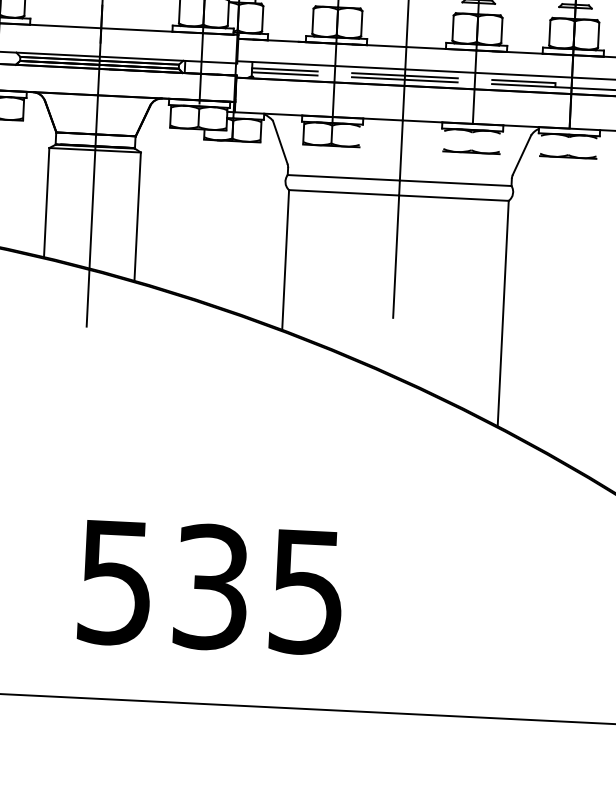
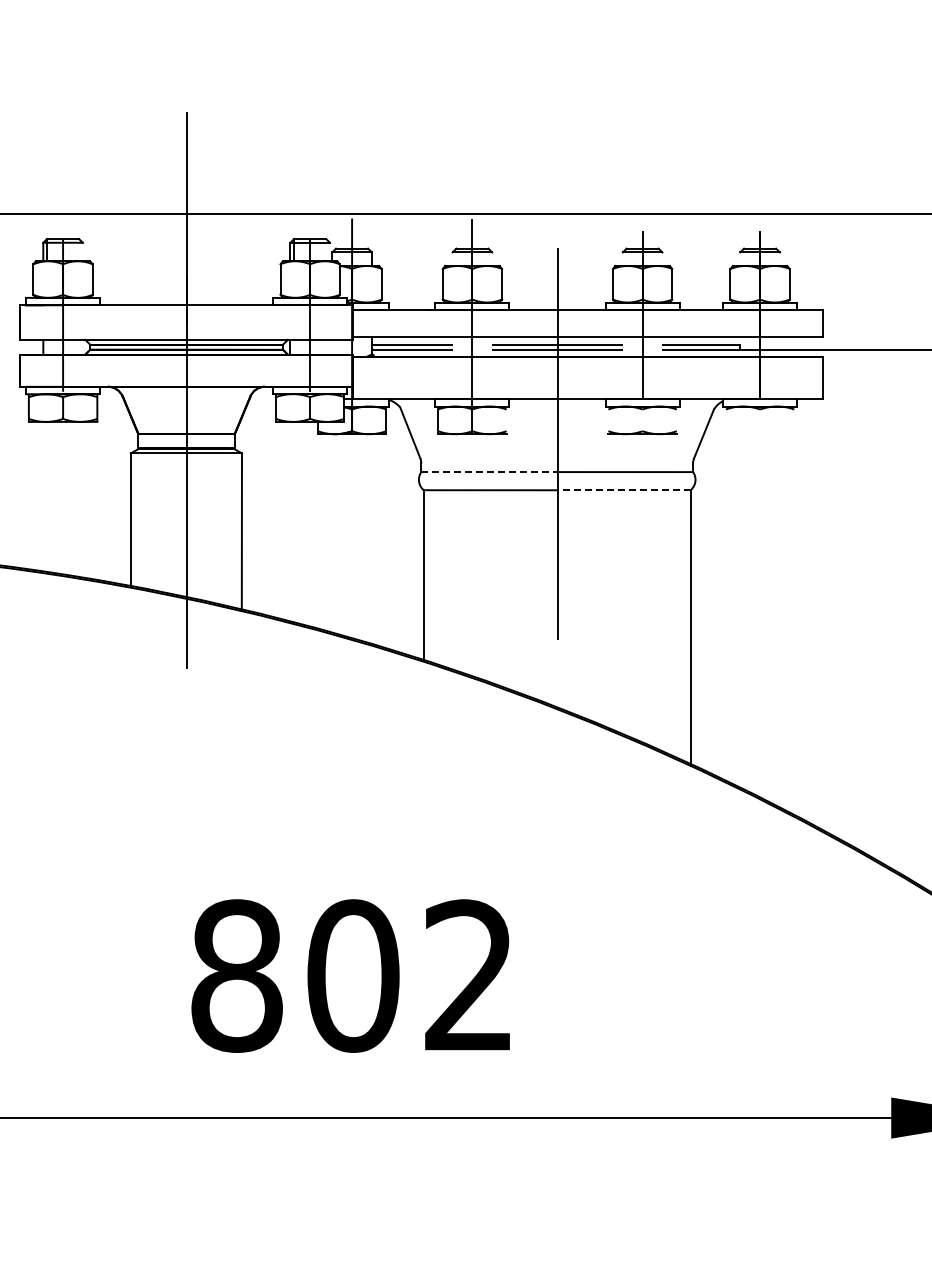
part: (567, 156) -> (759, 432), removed
line: (343, 178) -> (489, 472), solid -> dashed
line: (454, 198) -> (624, 490), solid -> dashed
text: (210, 586) -> (351, 975), 535 -> 802

